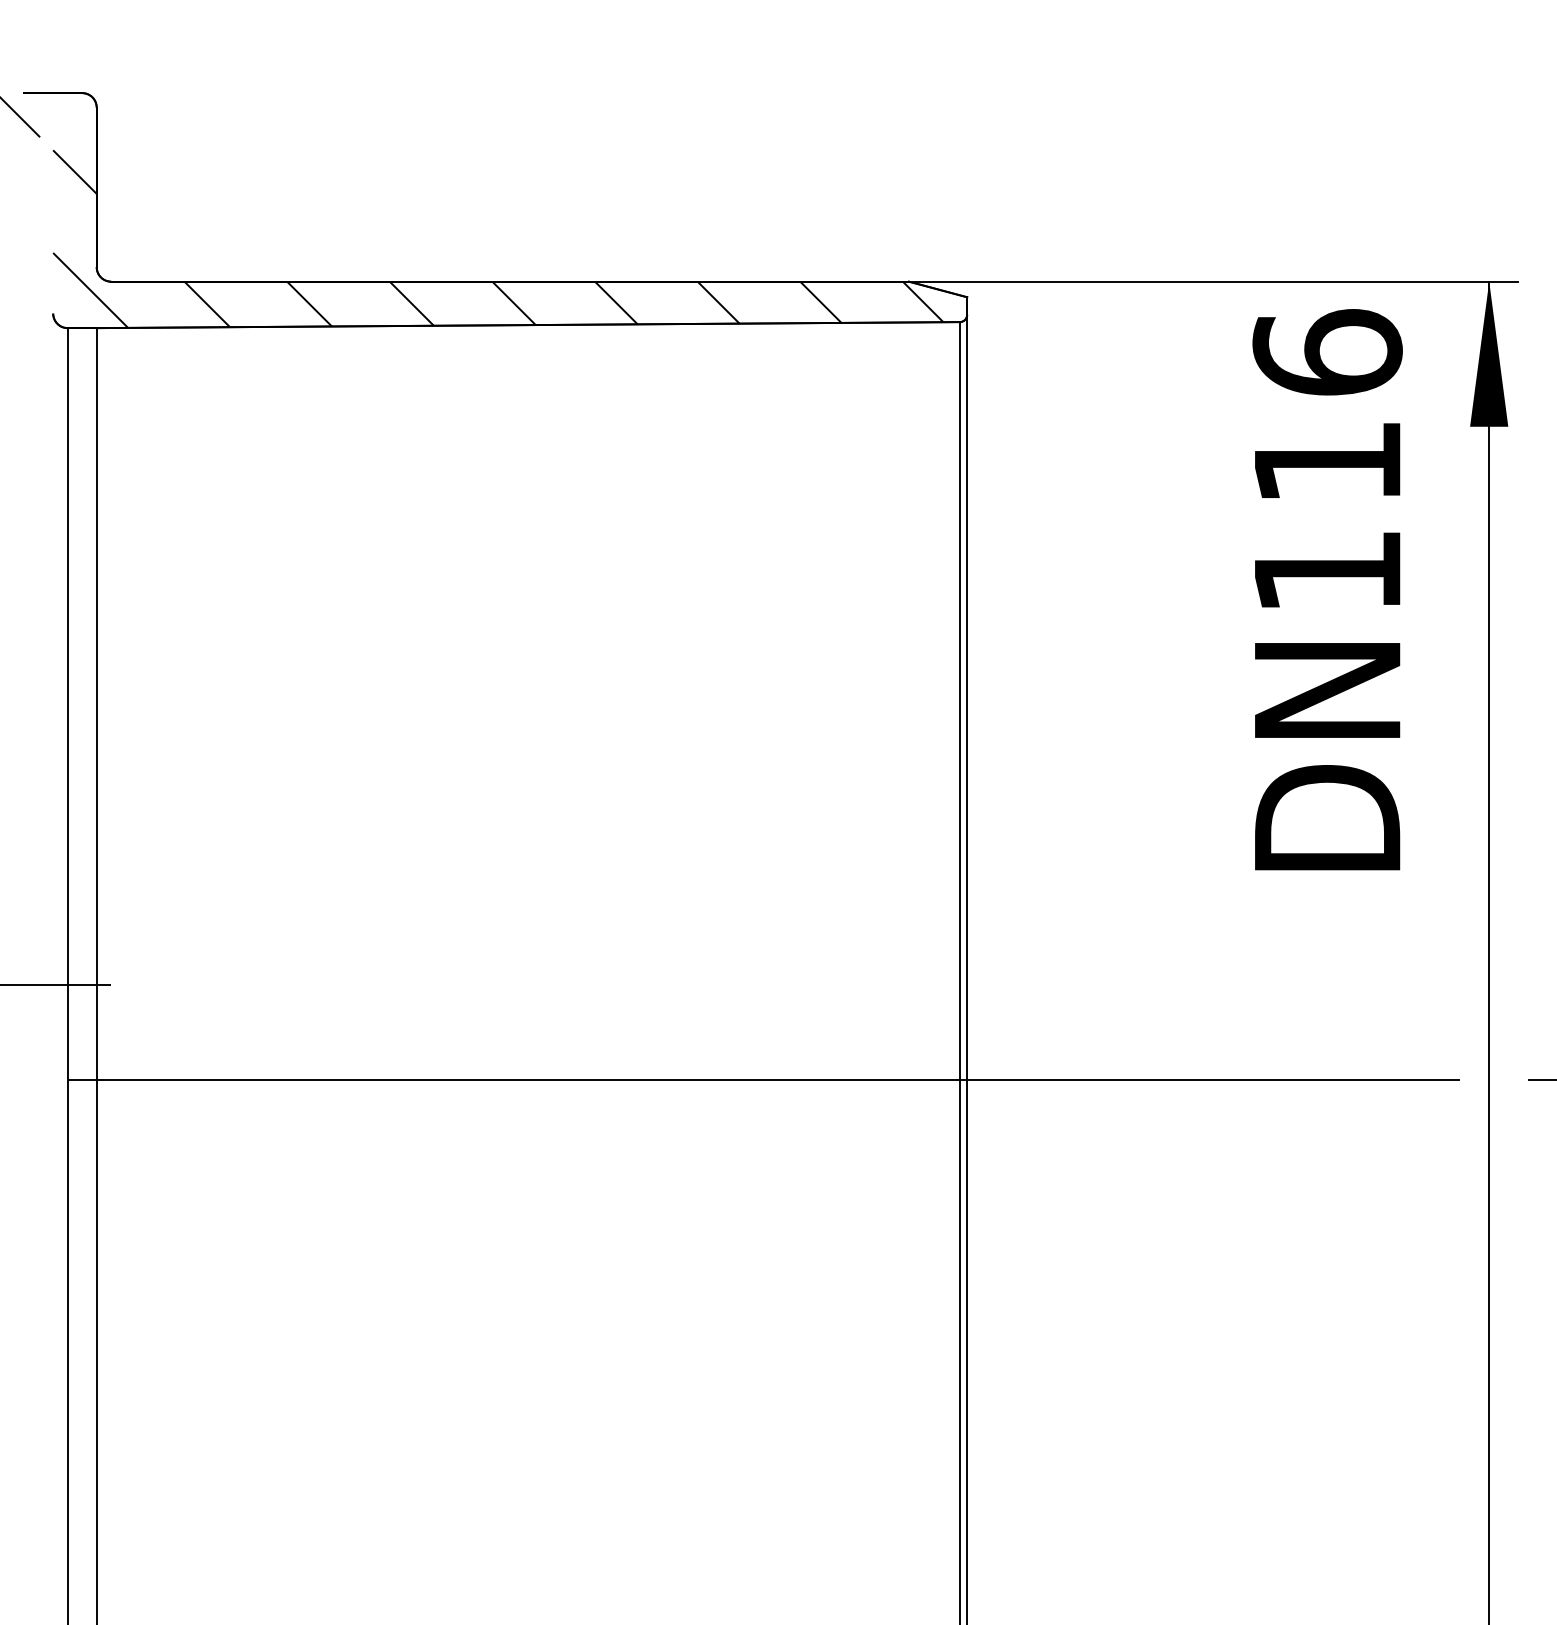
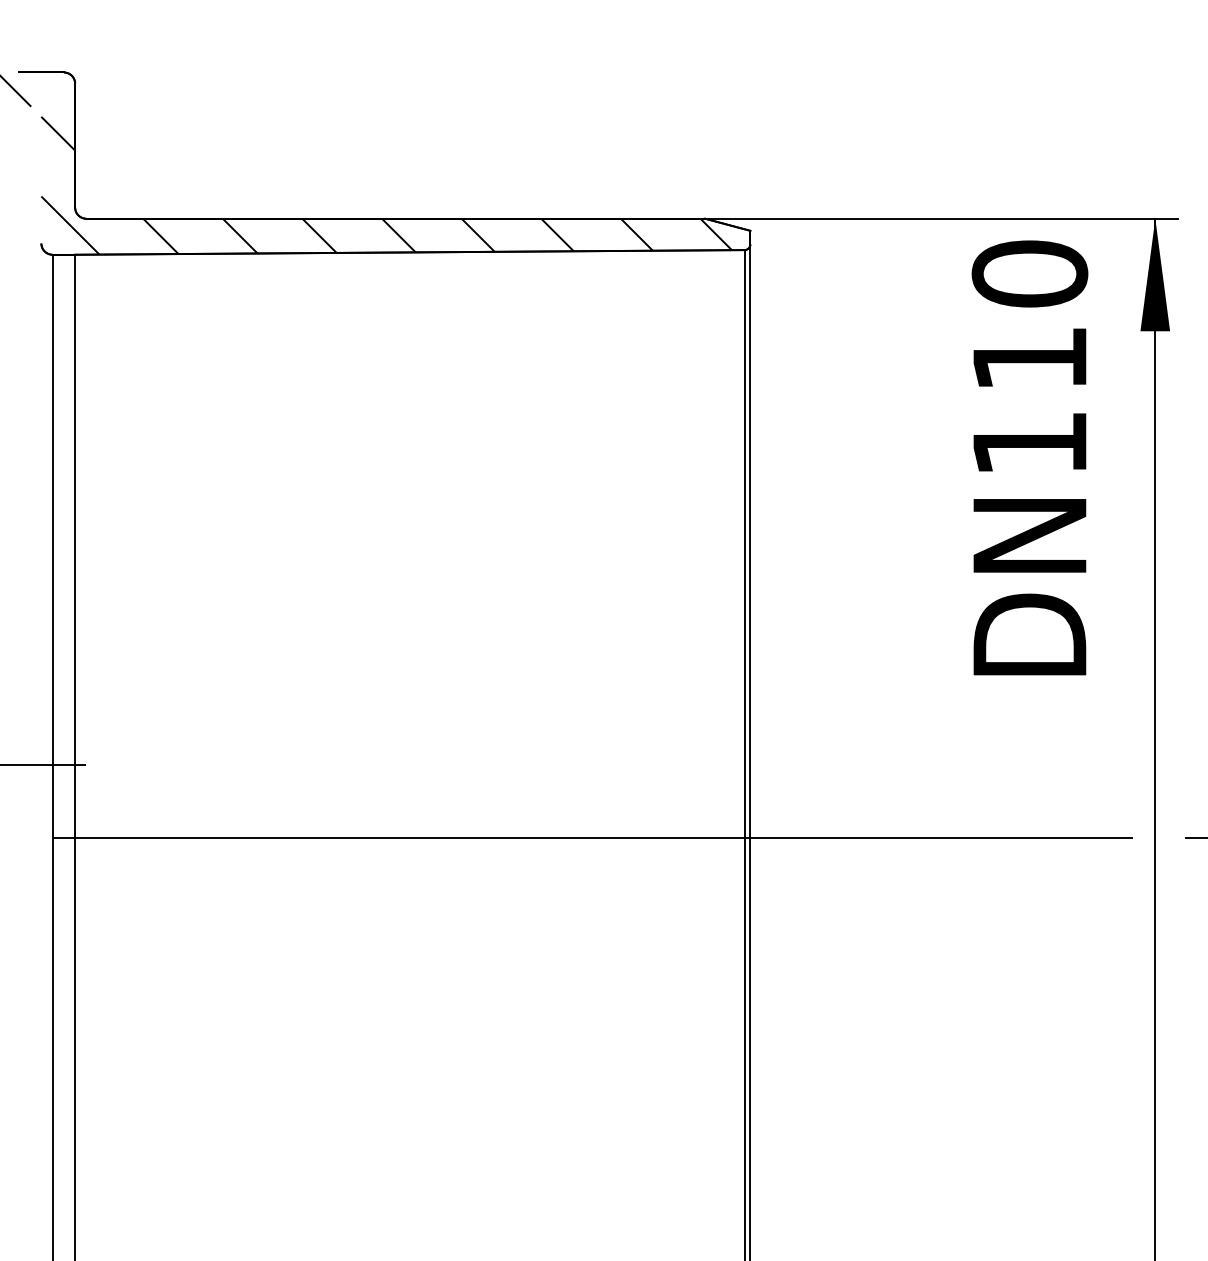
text: (1327, 352) -> (1029, 273), DN116 -> DN110

